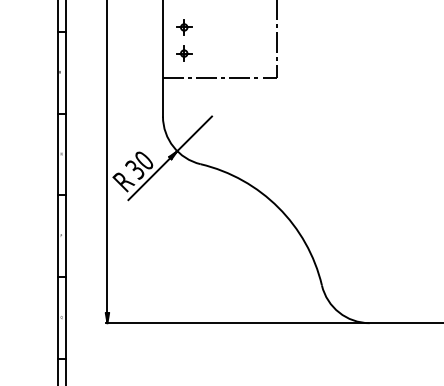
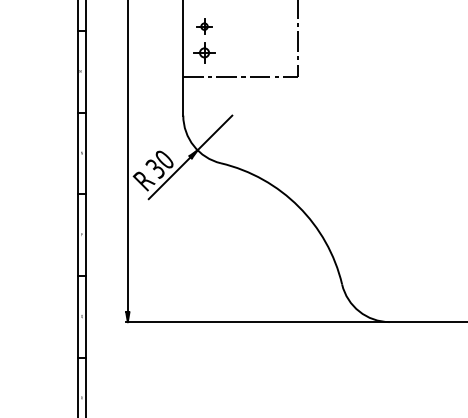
part: (184, 53) -> (204, 52), size x1.4

